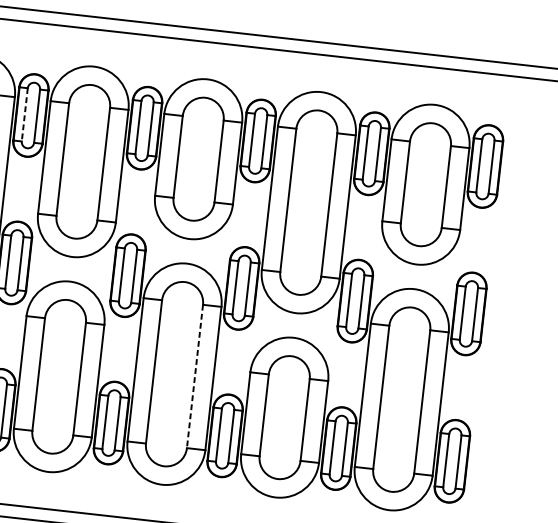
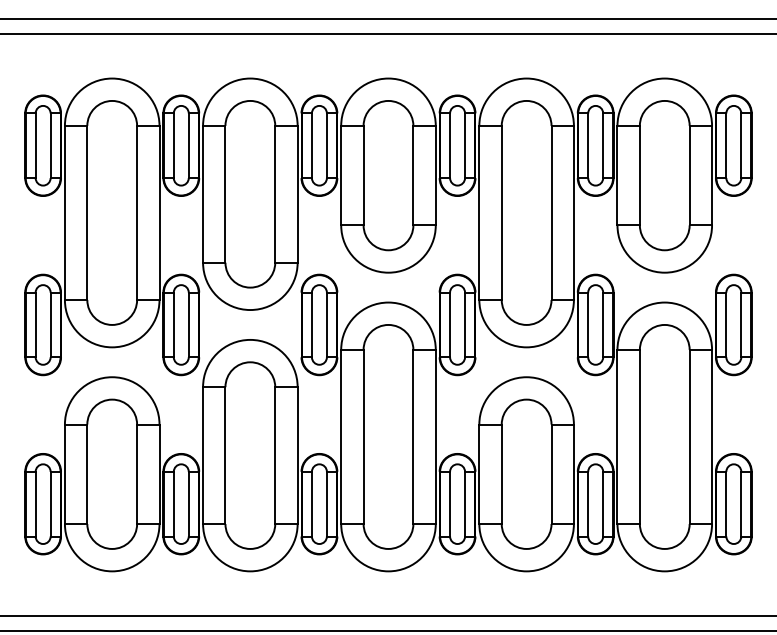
line: (24, 115) -> (173, 146), dashed -> solid
line: (195, 376) -> (413, 437), dashed -> solid

